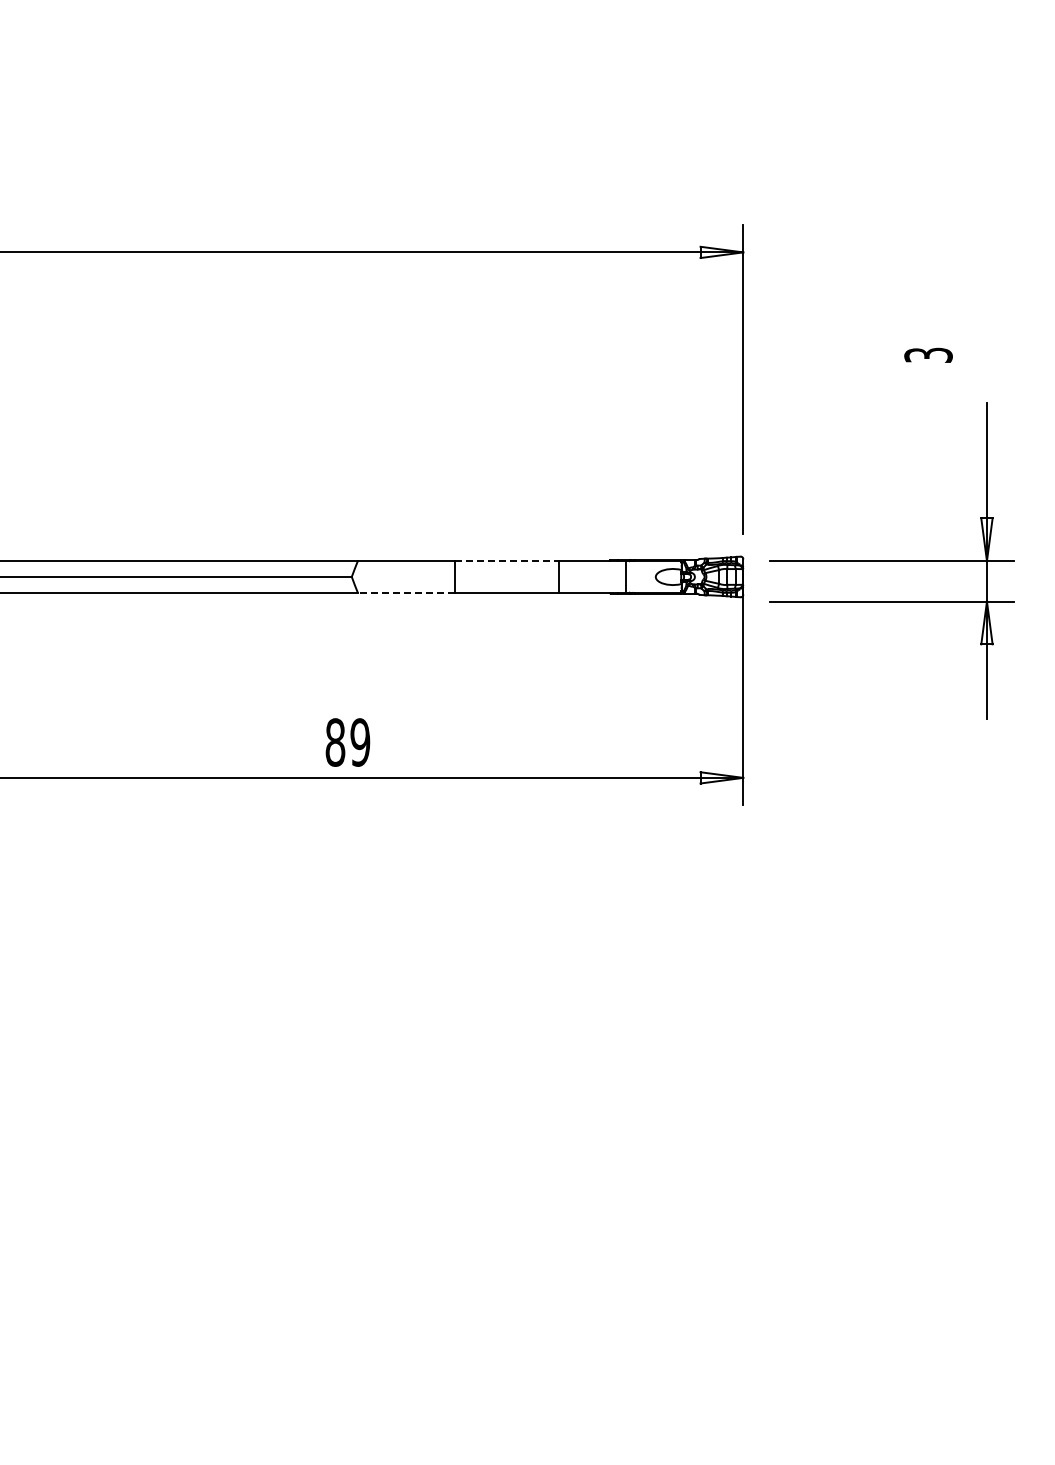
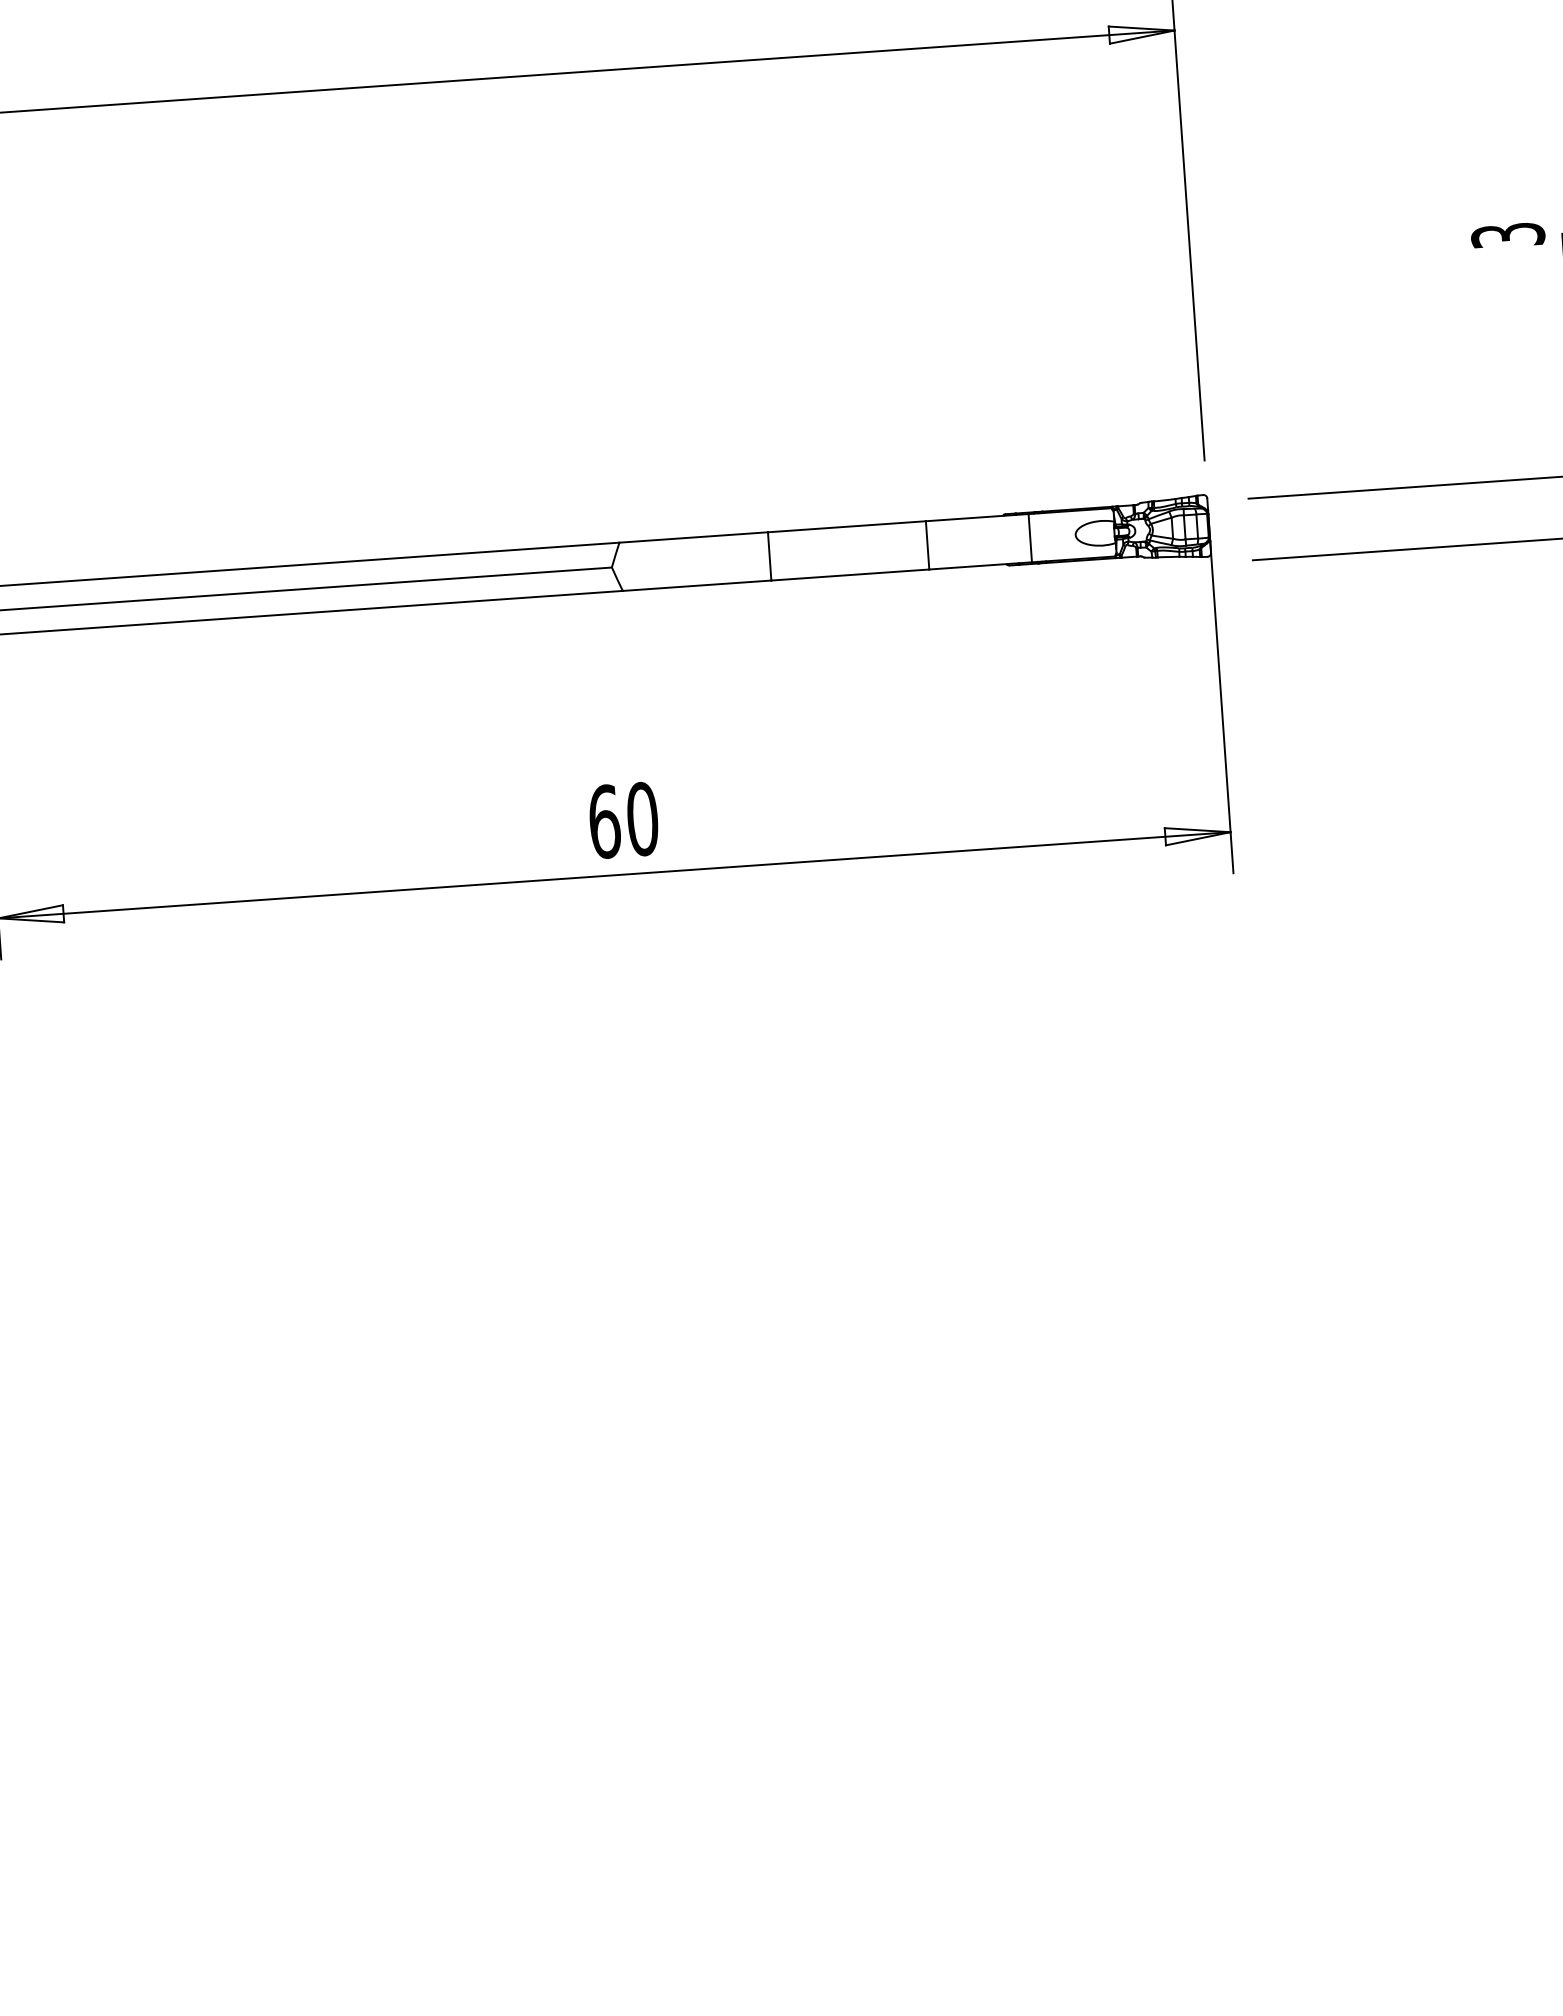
text: (928, 354) -> (1507, 234), moved
line: (506, 561) -> (846, 527), dashed -> solid
line: (406, 592) -> (696, 585), dashed -> solid
text: (347, 742) -> (622, 820), 89 -> 60

